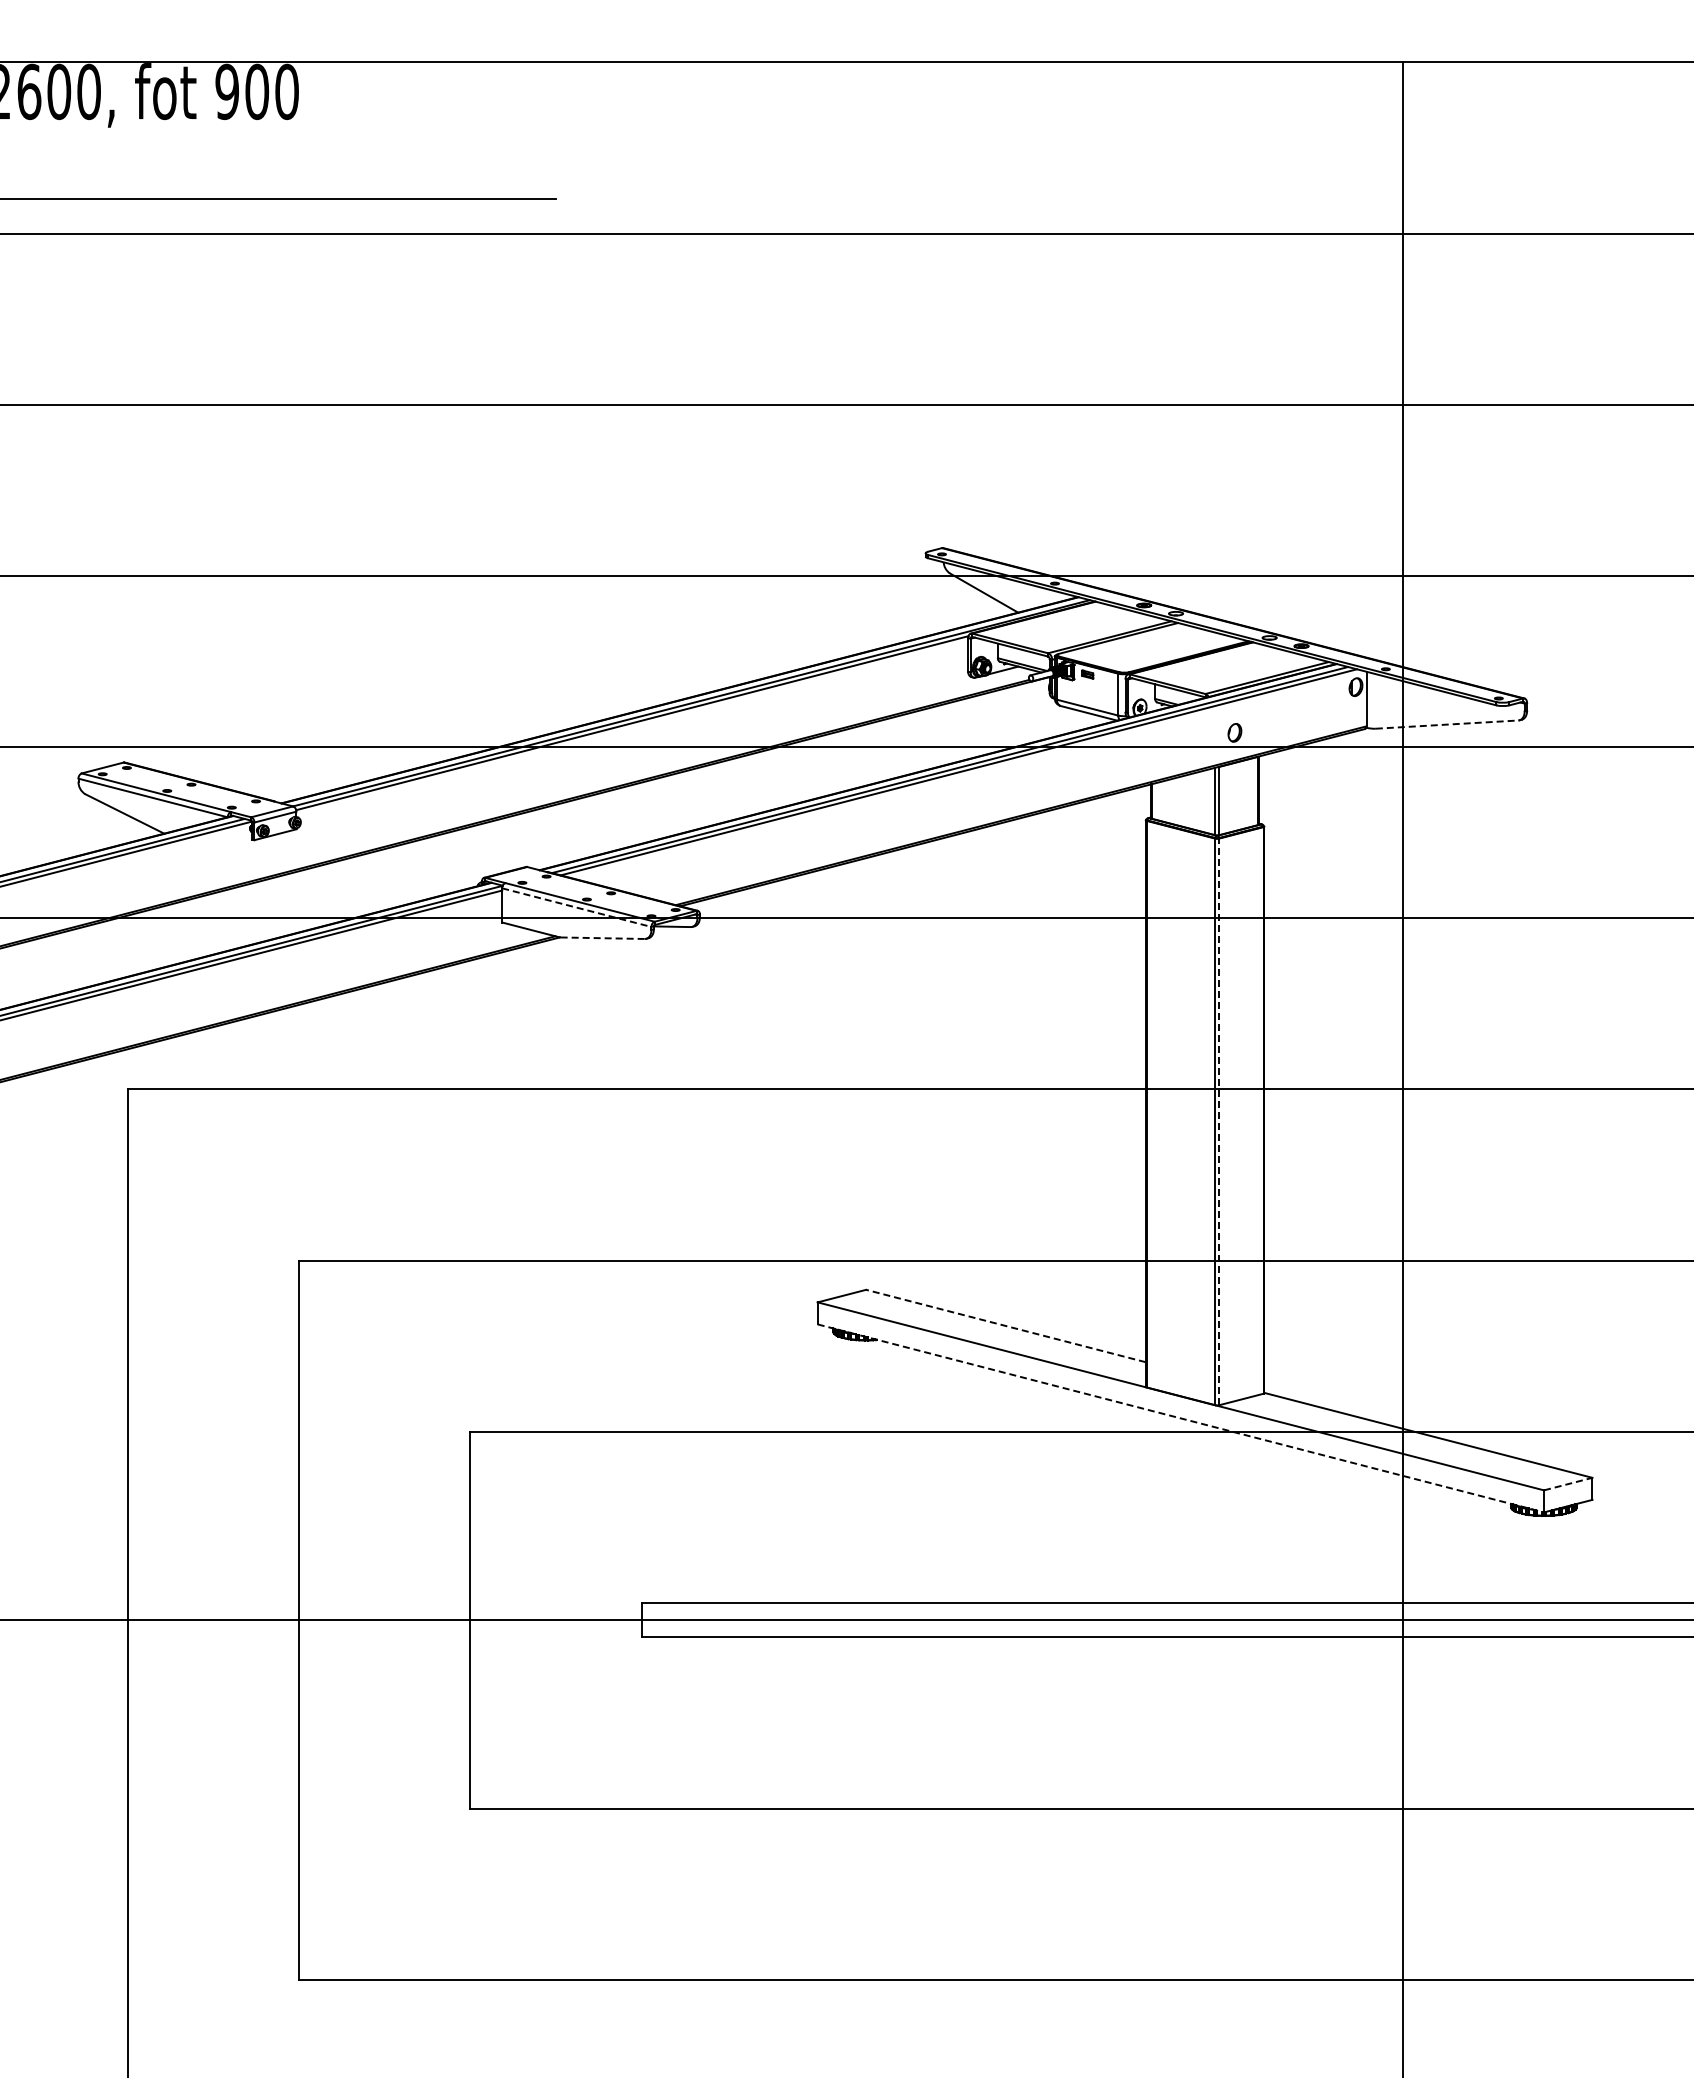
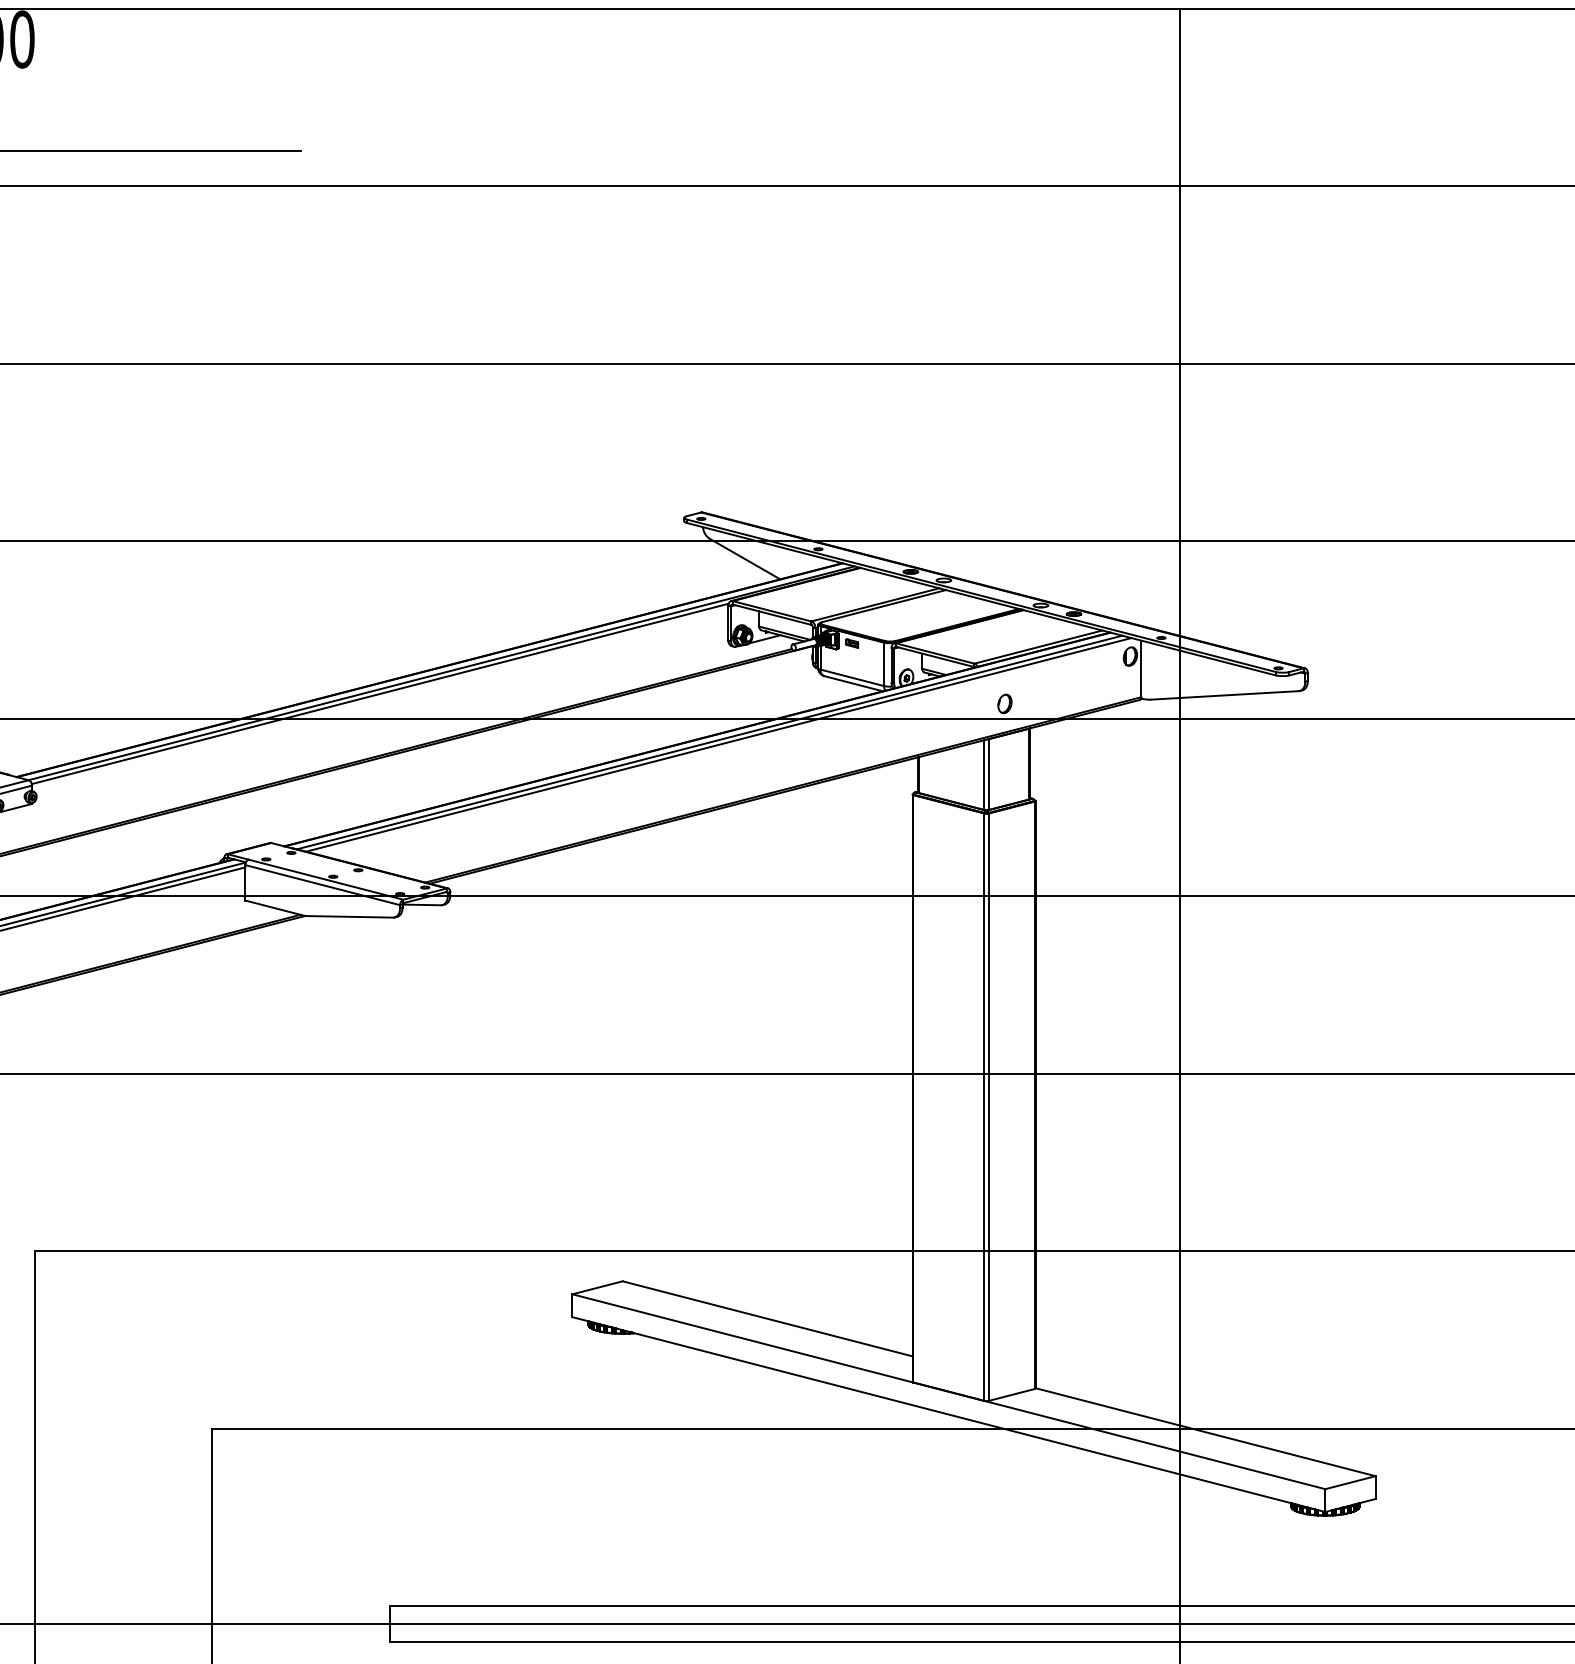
line: (1447, 724) -> (1225, 695), dashed -> solid
line: (577, 907) -> (323, 884), dashed -> solid
line: (603, 938) -> (350, 917), dashed -> solid
line: (1219, 1121) -> (988, 1106), dashed -> solid
line: (1005, 1325) -> (767, 1318), dashed -> solid
line: (1181, 1418) -> (949, 1414), dashed -> solid
line: (1568, 1483) -> (1350, 1482), dashed -> solid

